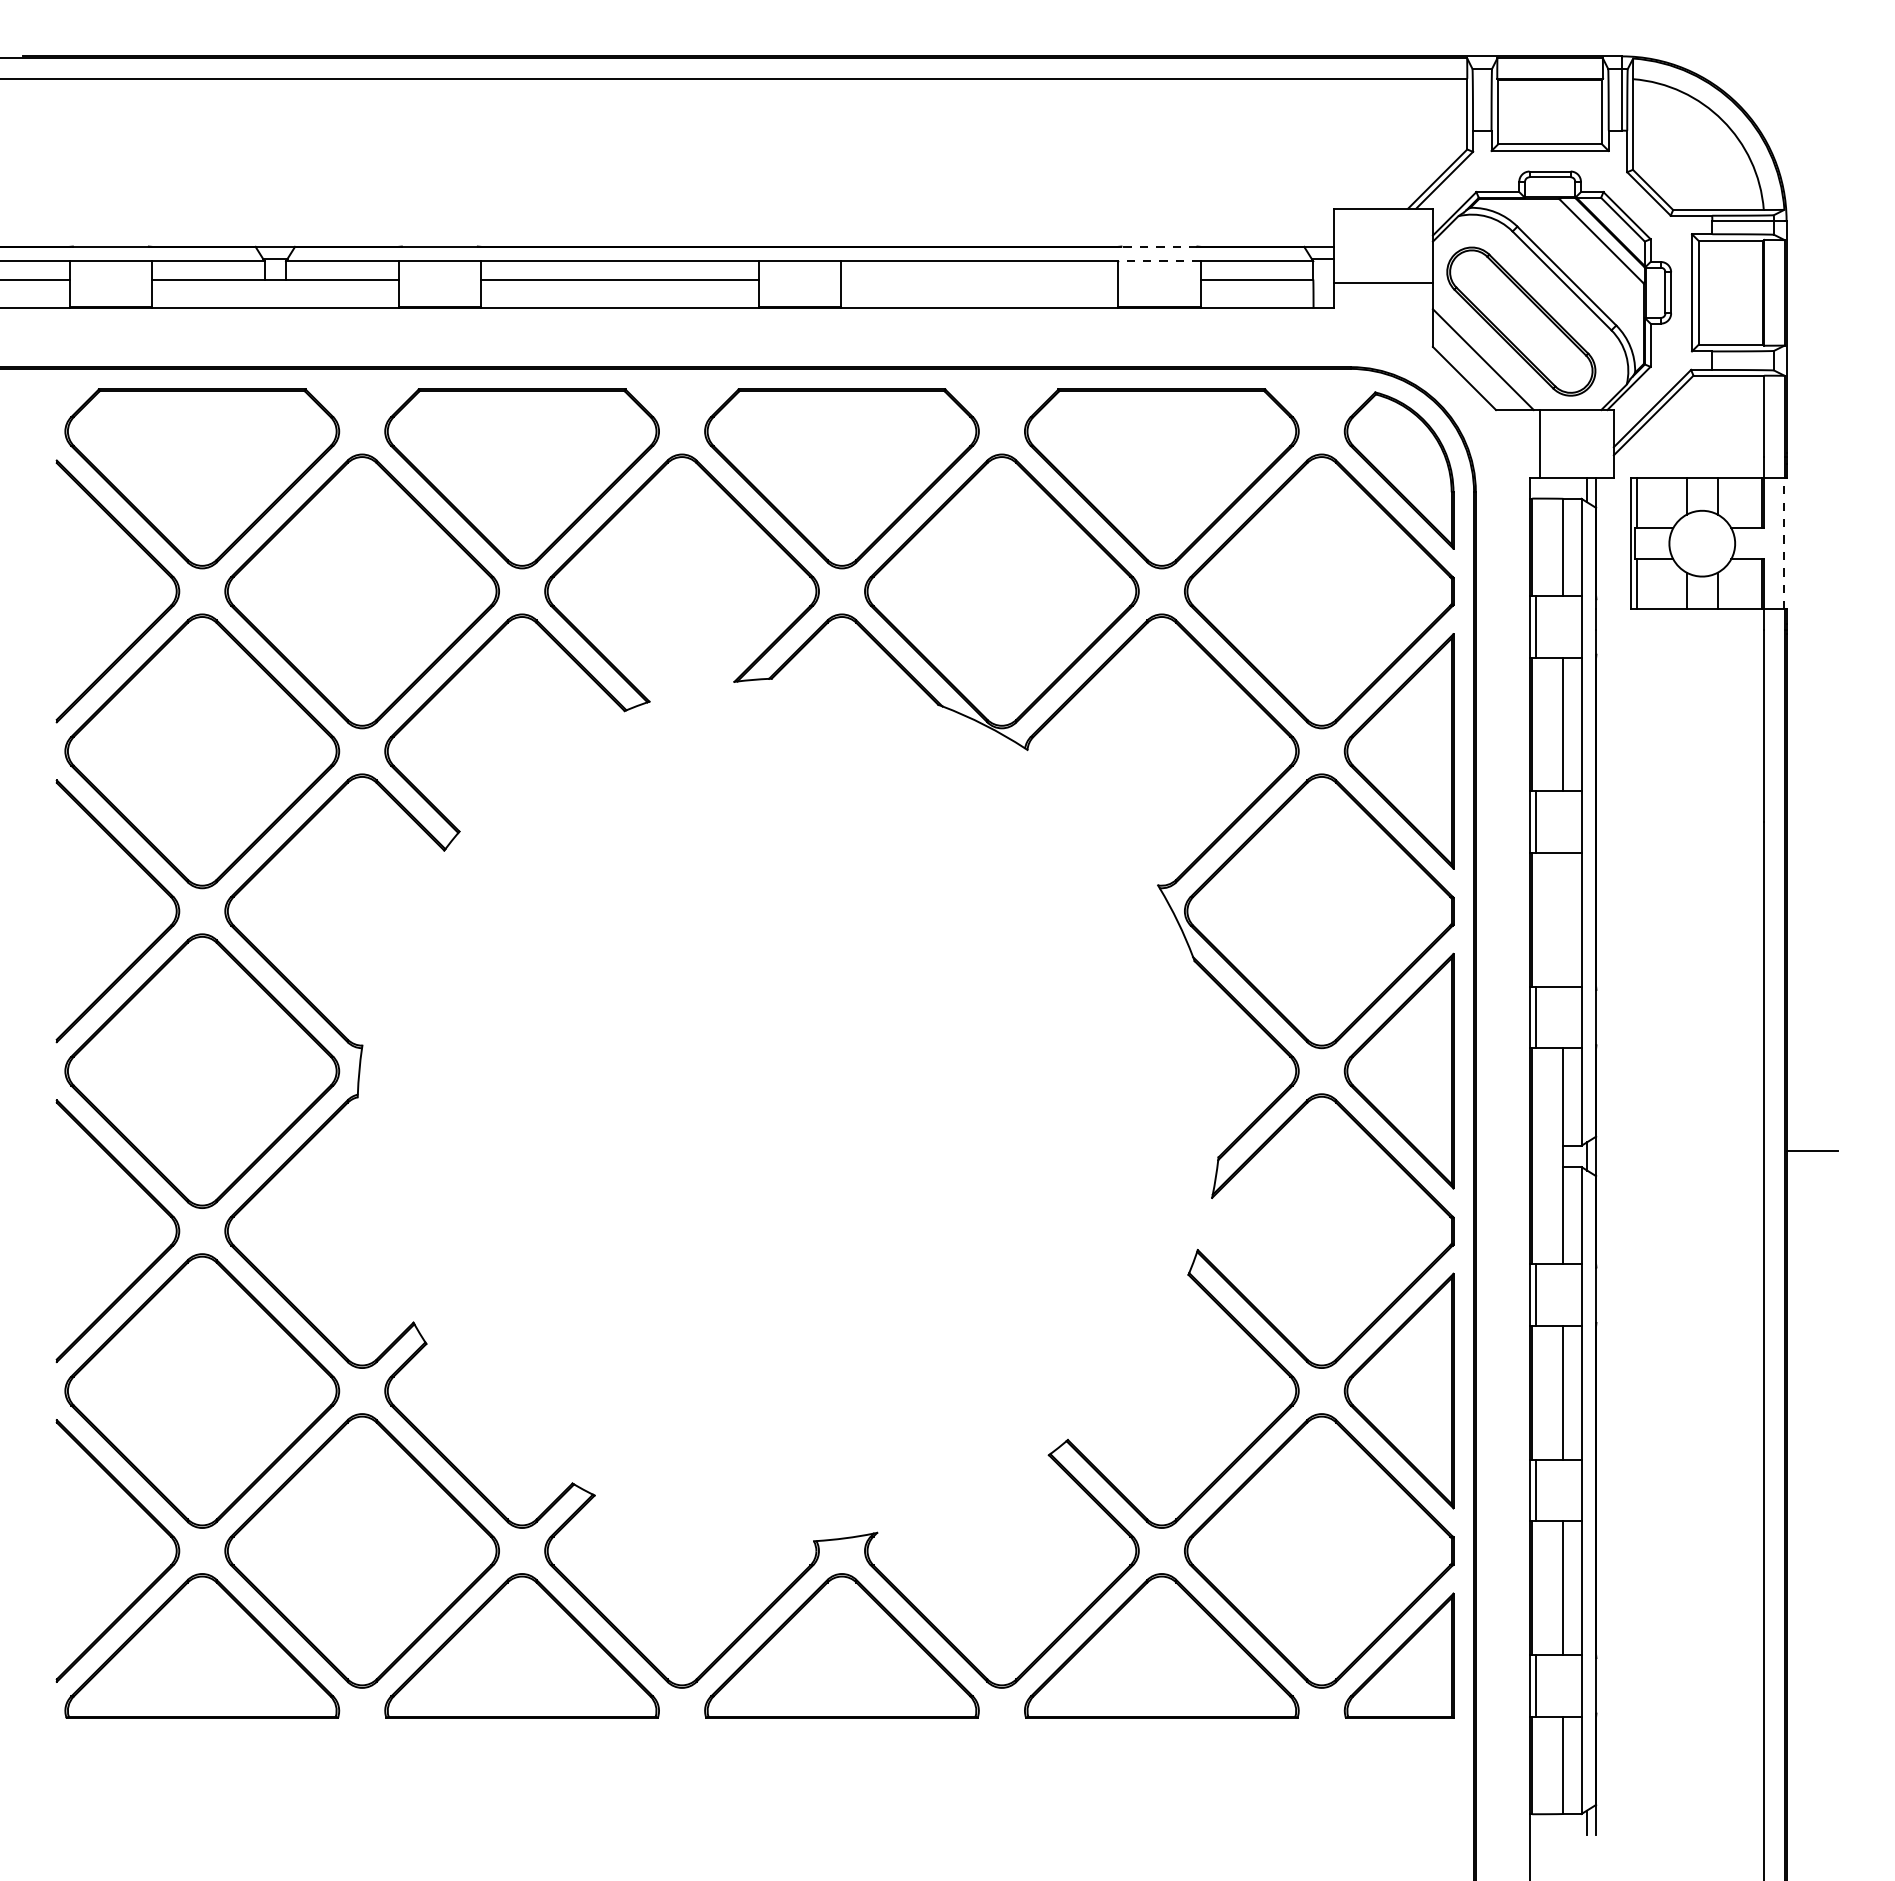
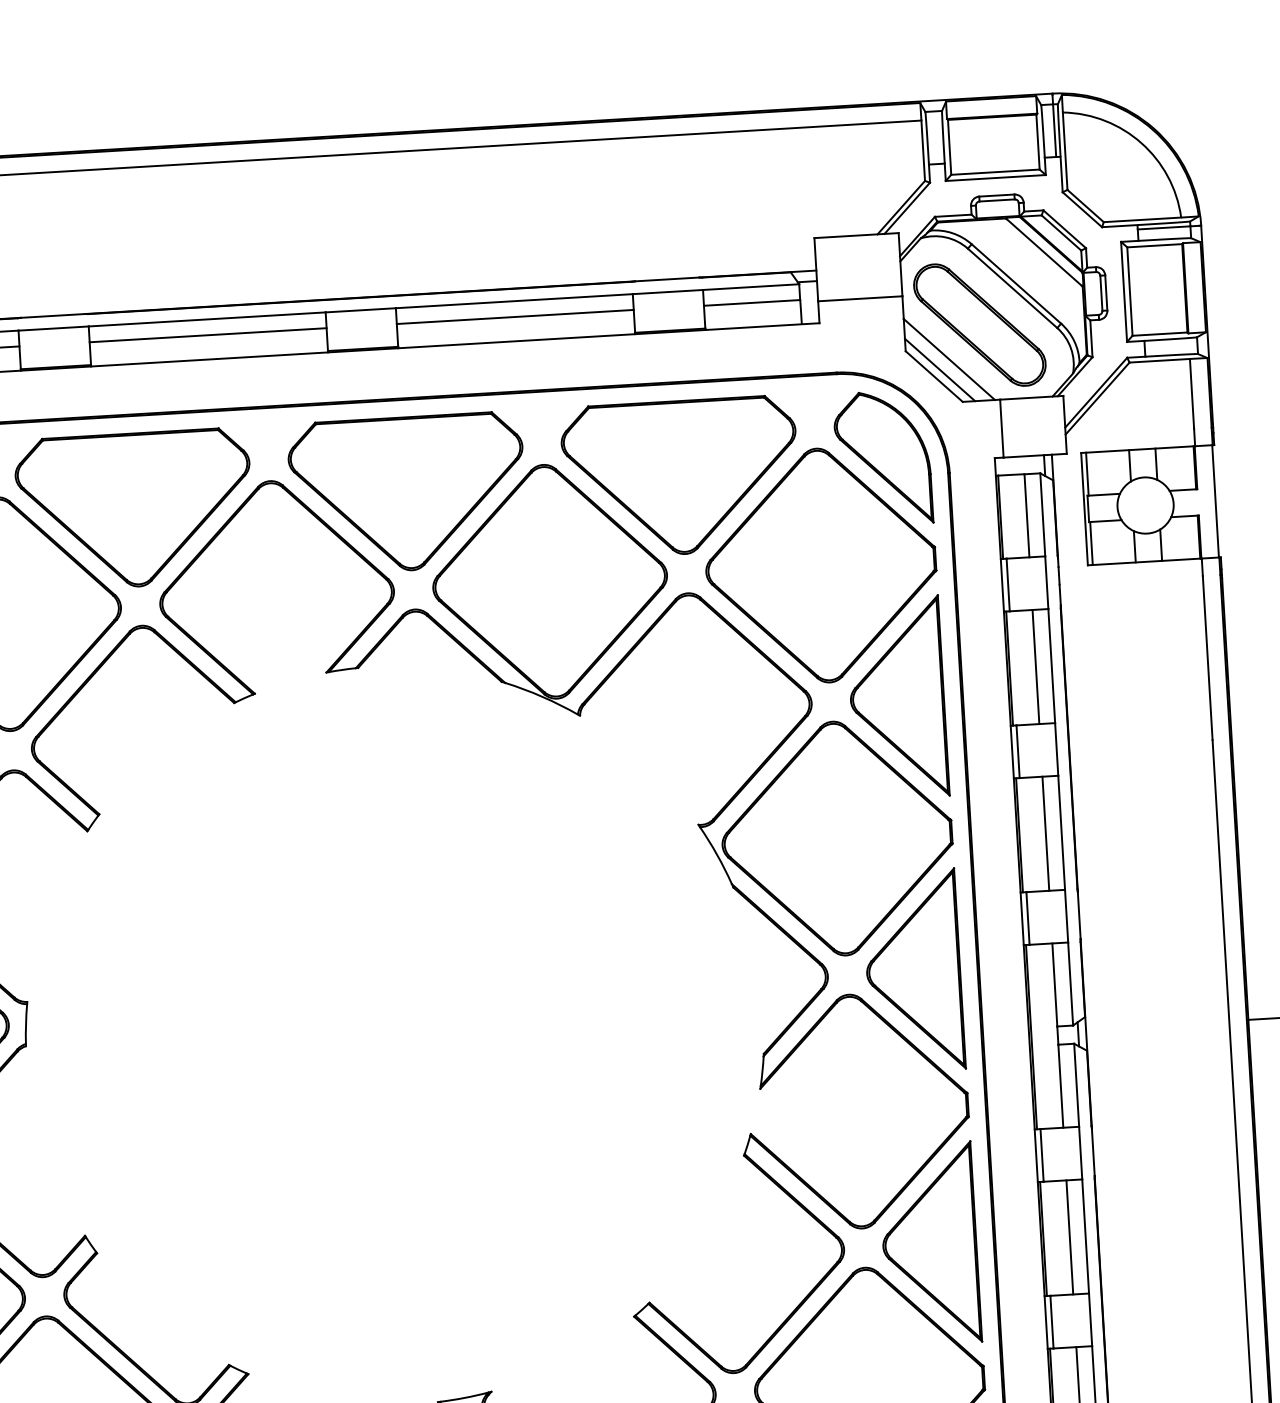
line: (1159, 246) -> (667, 279), dashed -> solid
line: (1158, 261) -> (667, 292), dashed -> solid
line: (979, 279) -> (515, 316), added
line: (1471, 371) -> (939, 370), added
line: (1784, 543) -> (1215, 501), dashed -> solid
line: (1563, 919) -> (1046, 833), added

